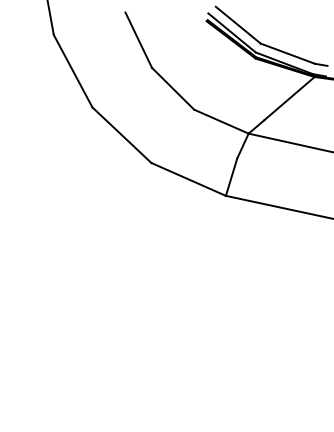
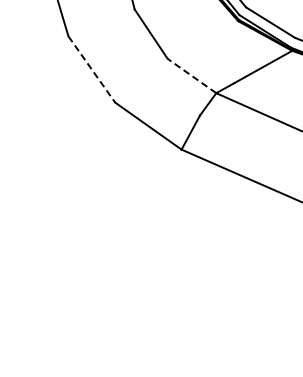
line: (221, 121) -> (192, 75), solid -> dashed
line: (122, 135) -> (92, 69), solid -> dashed

